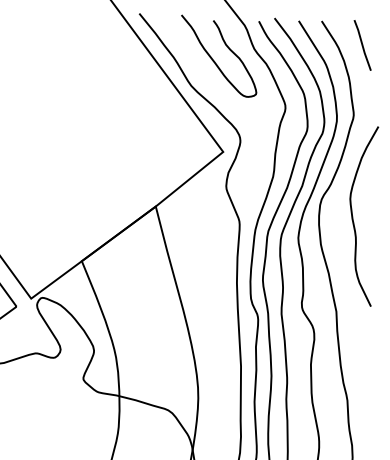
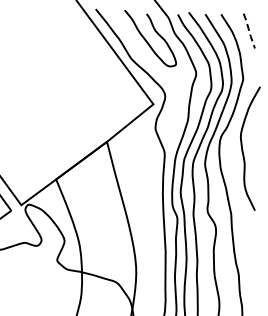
line: (362, 44) -> (249, 30), solid -> dashed

